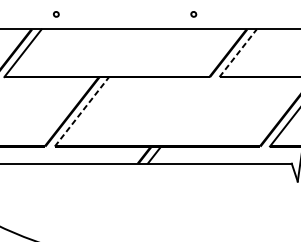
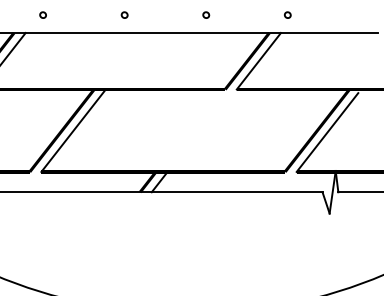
part: (124, 13) -> (124, 14), added
part: (262, 13) -> (287, 14), added
line: (237, 53) -> (258, 61), dashed -> solid
line: (81, 111) -> (73, 130), dashed -> solid

